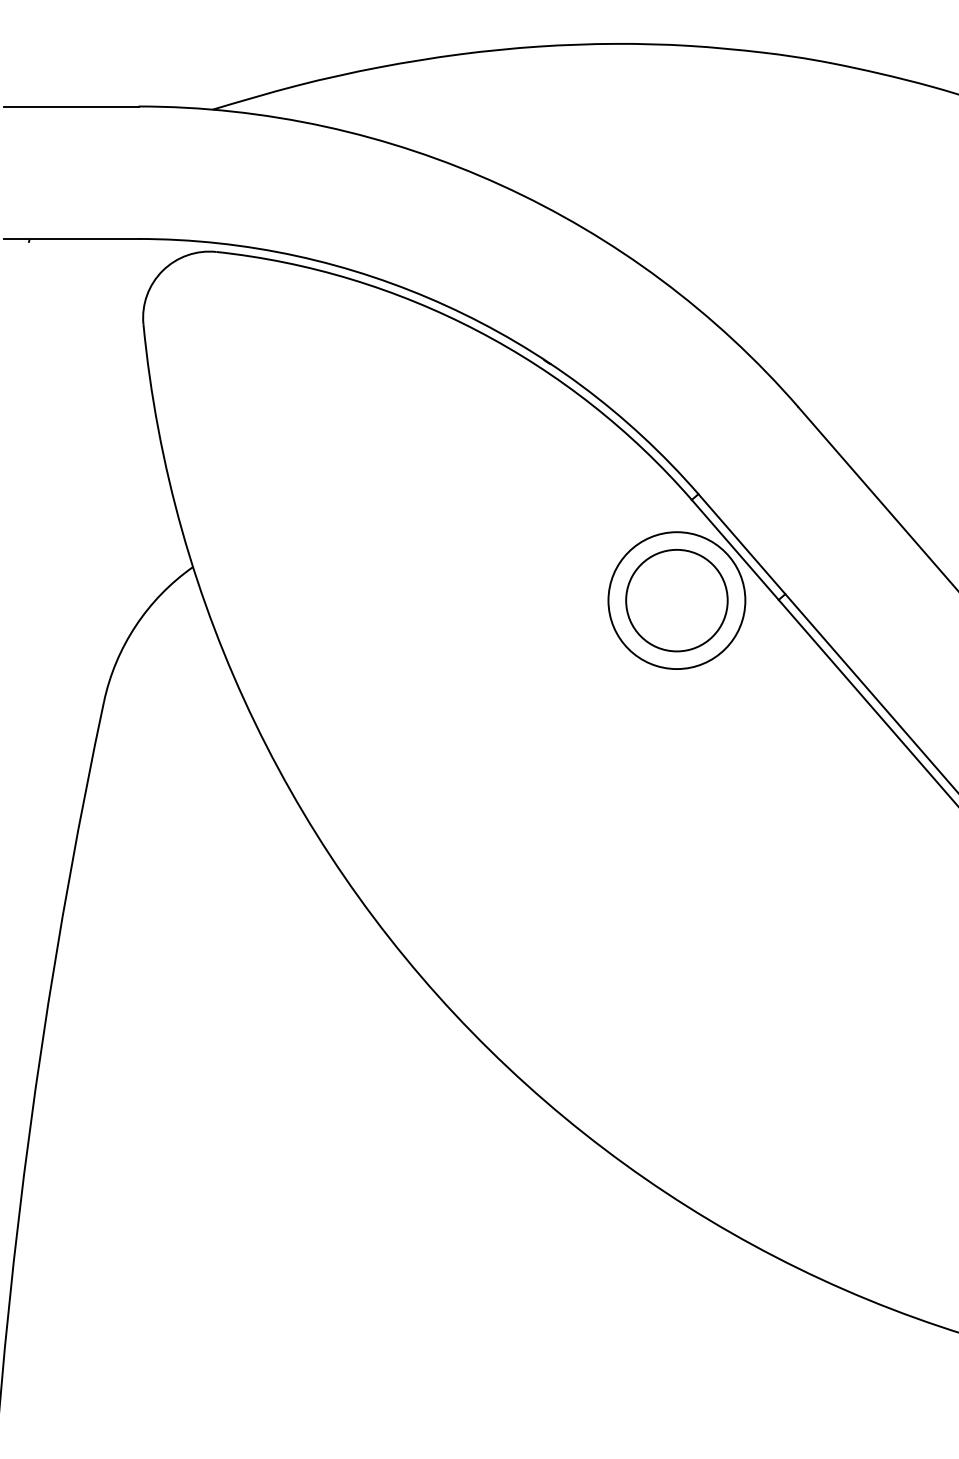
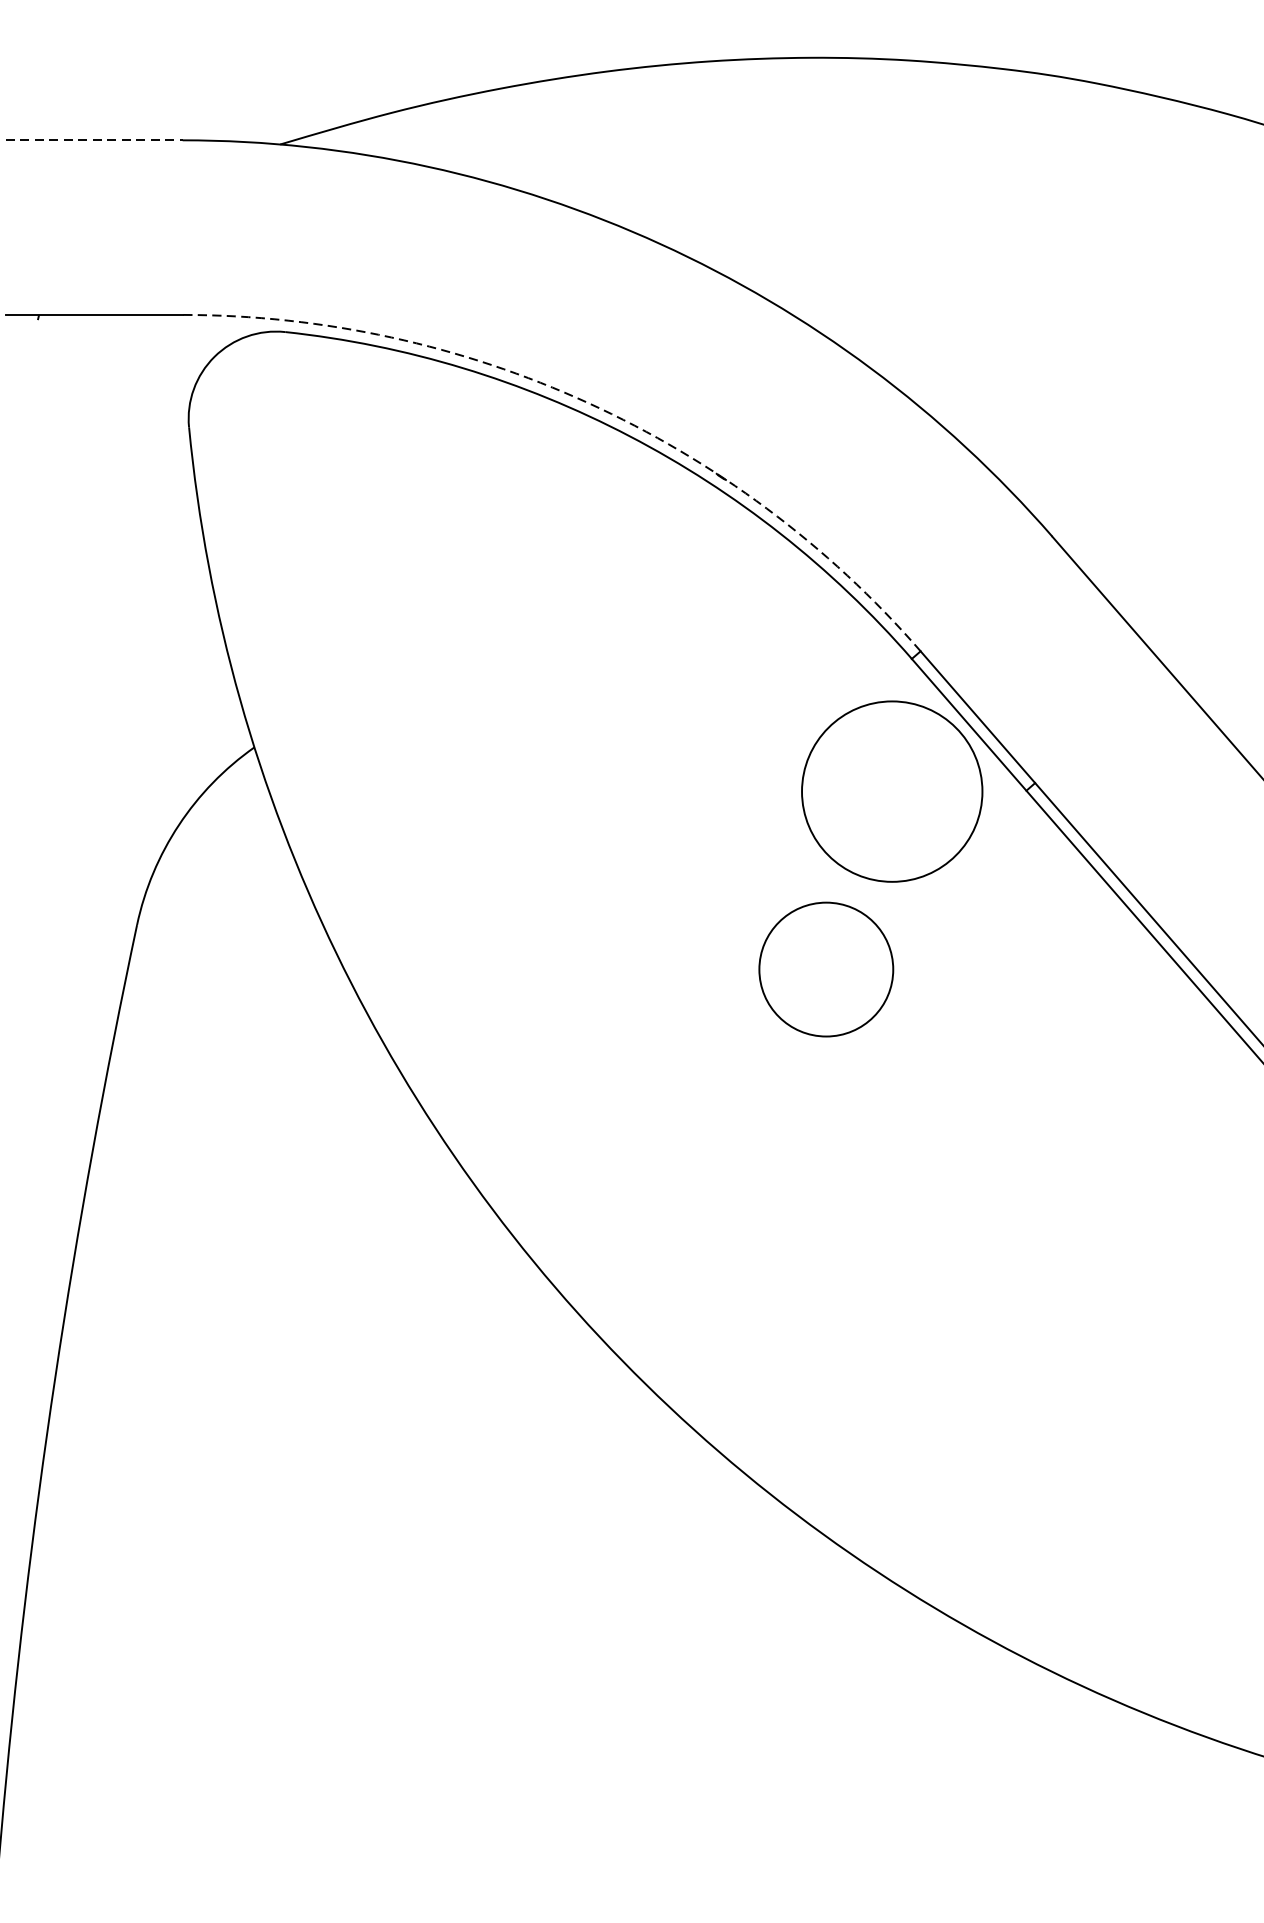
line: (71, 106) -> (94, 140), solid -> dashed
arc: (446, 305) -> (588, 402), solid -> dashed
circle: (676, 600) -> (825, 969), moved

